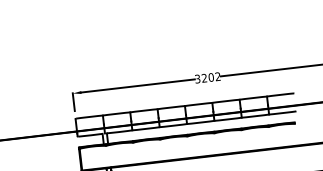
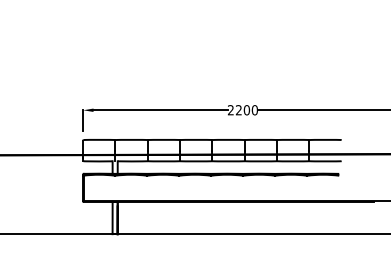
text: (207, 78) -> (242, 110), 3202 -> 2200

